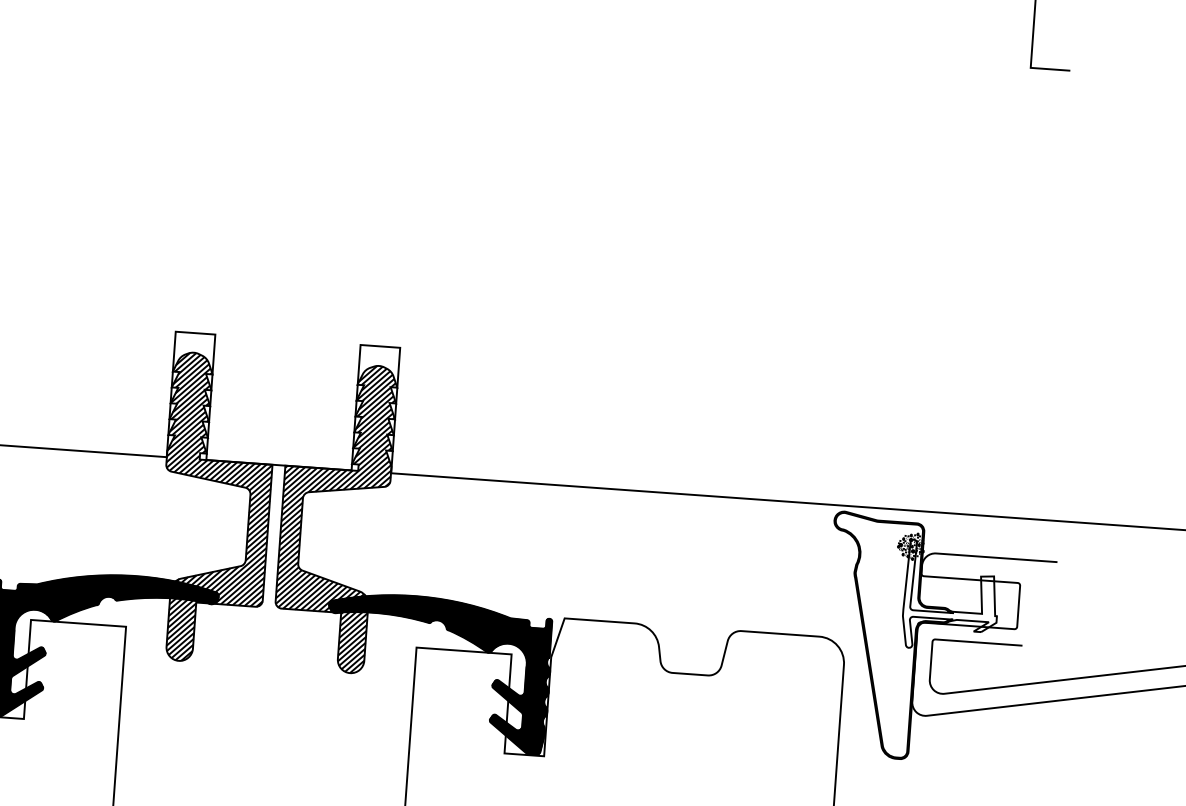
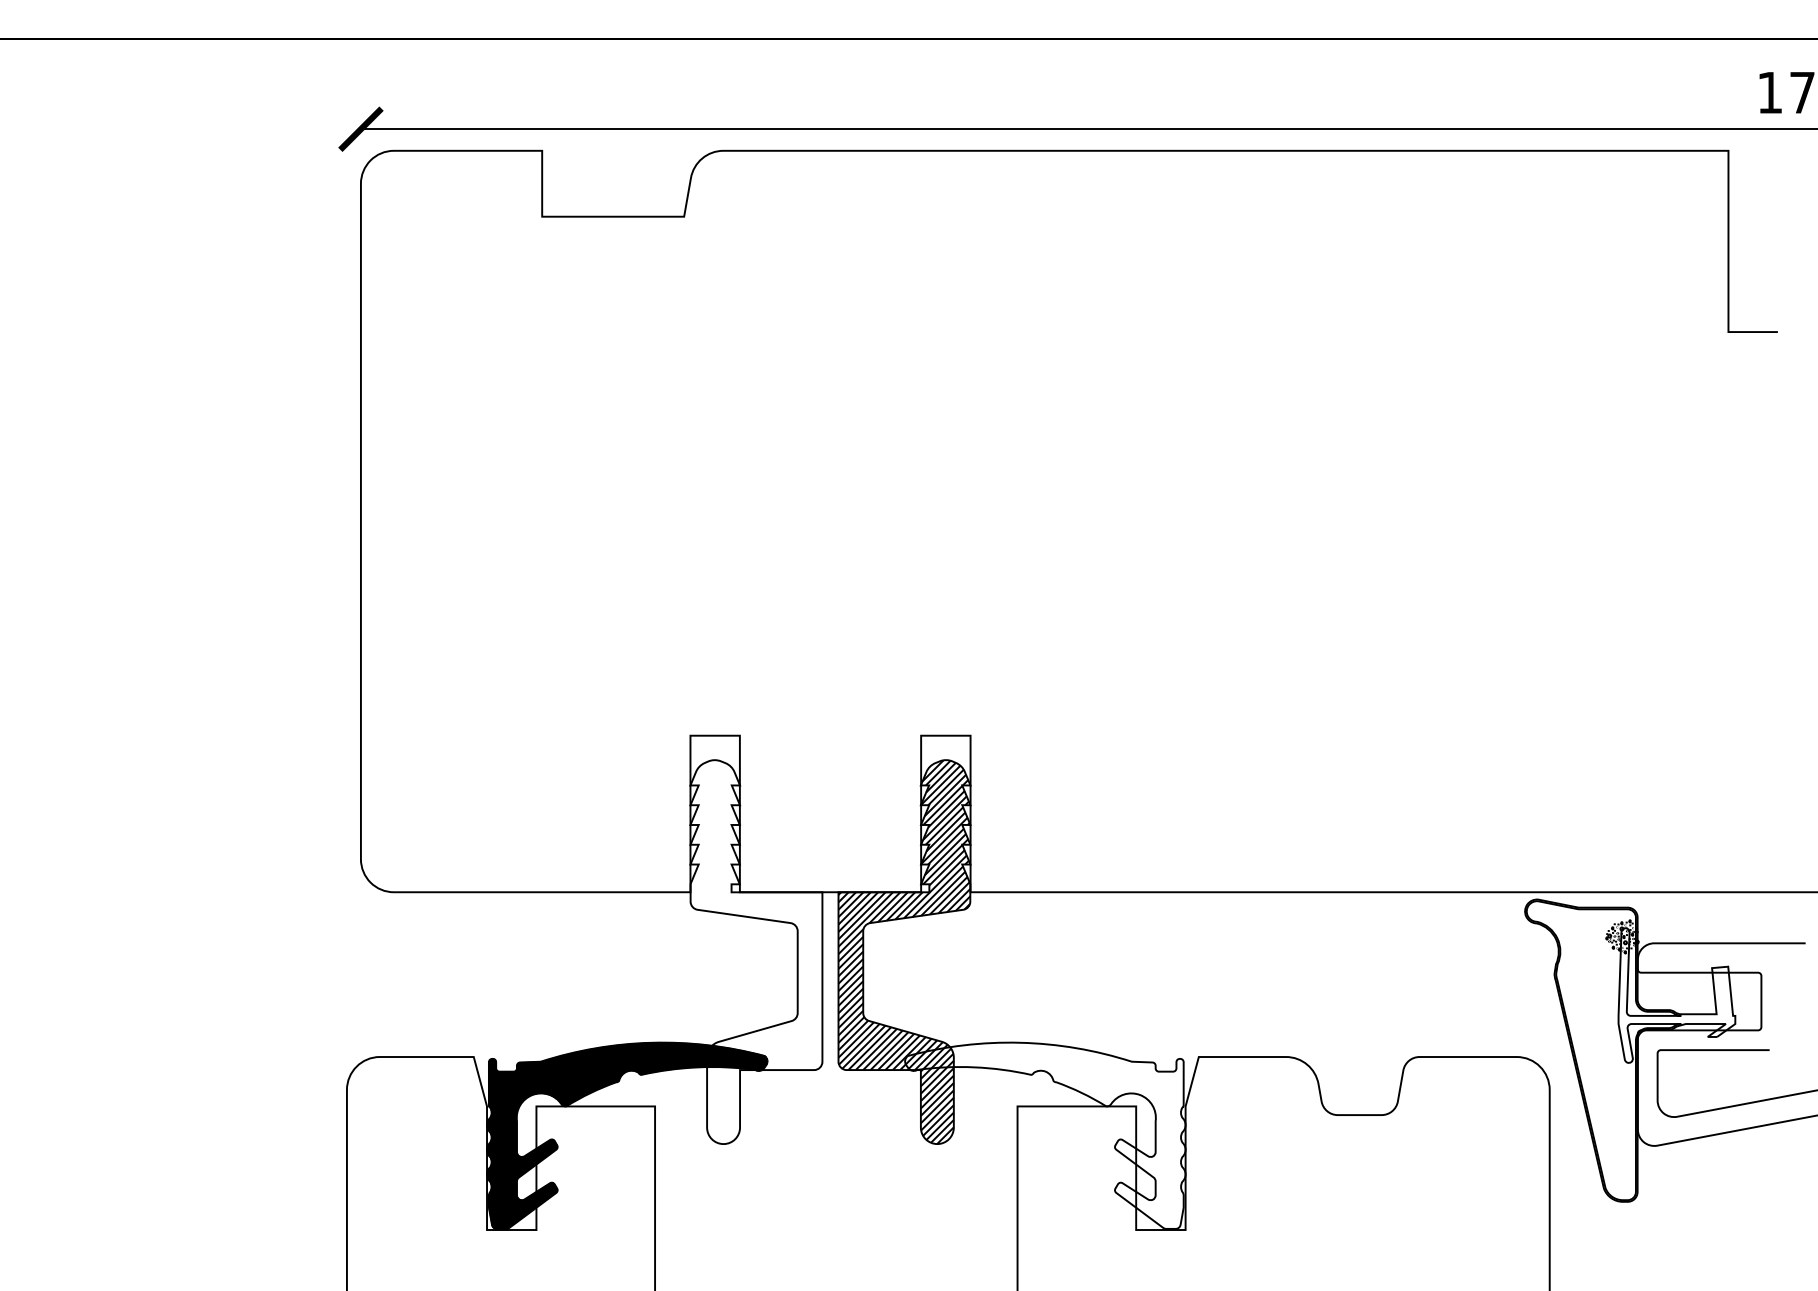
hatch: (216, 508) -> (756, 951), removed
hatch: (437, 672) -> (1045, 1135), removed

